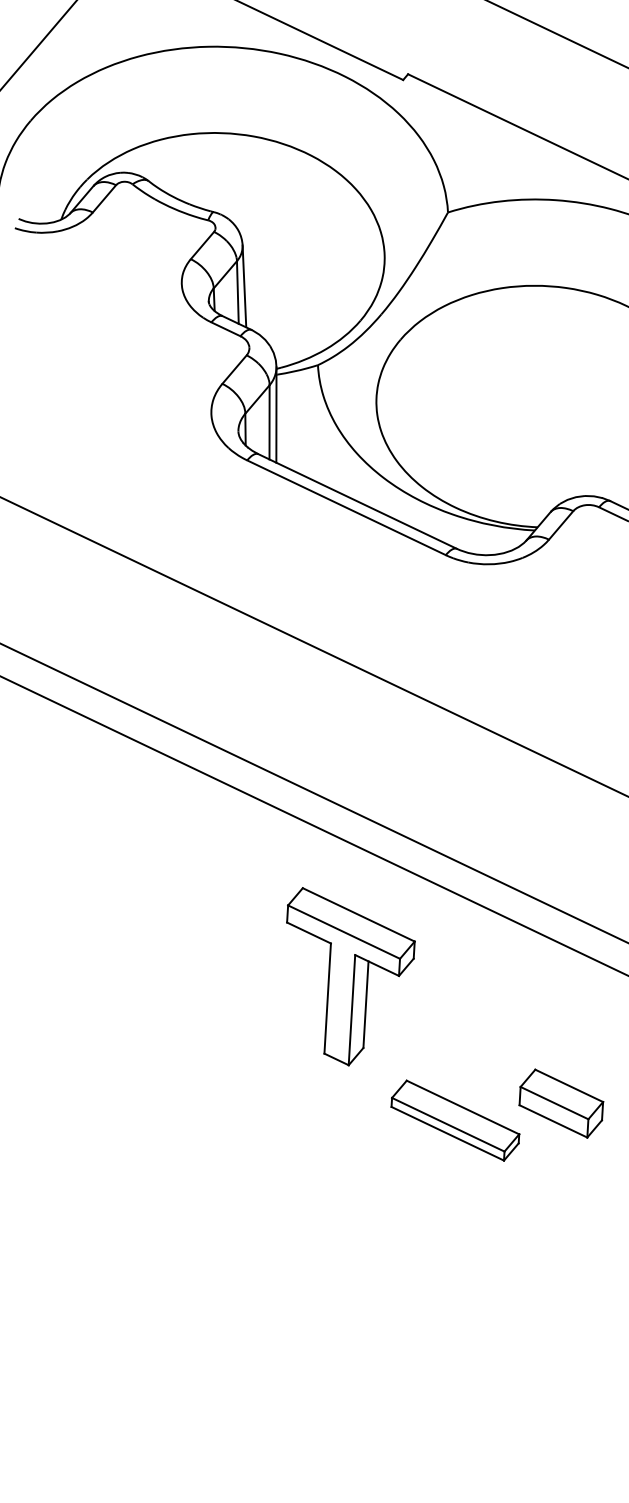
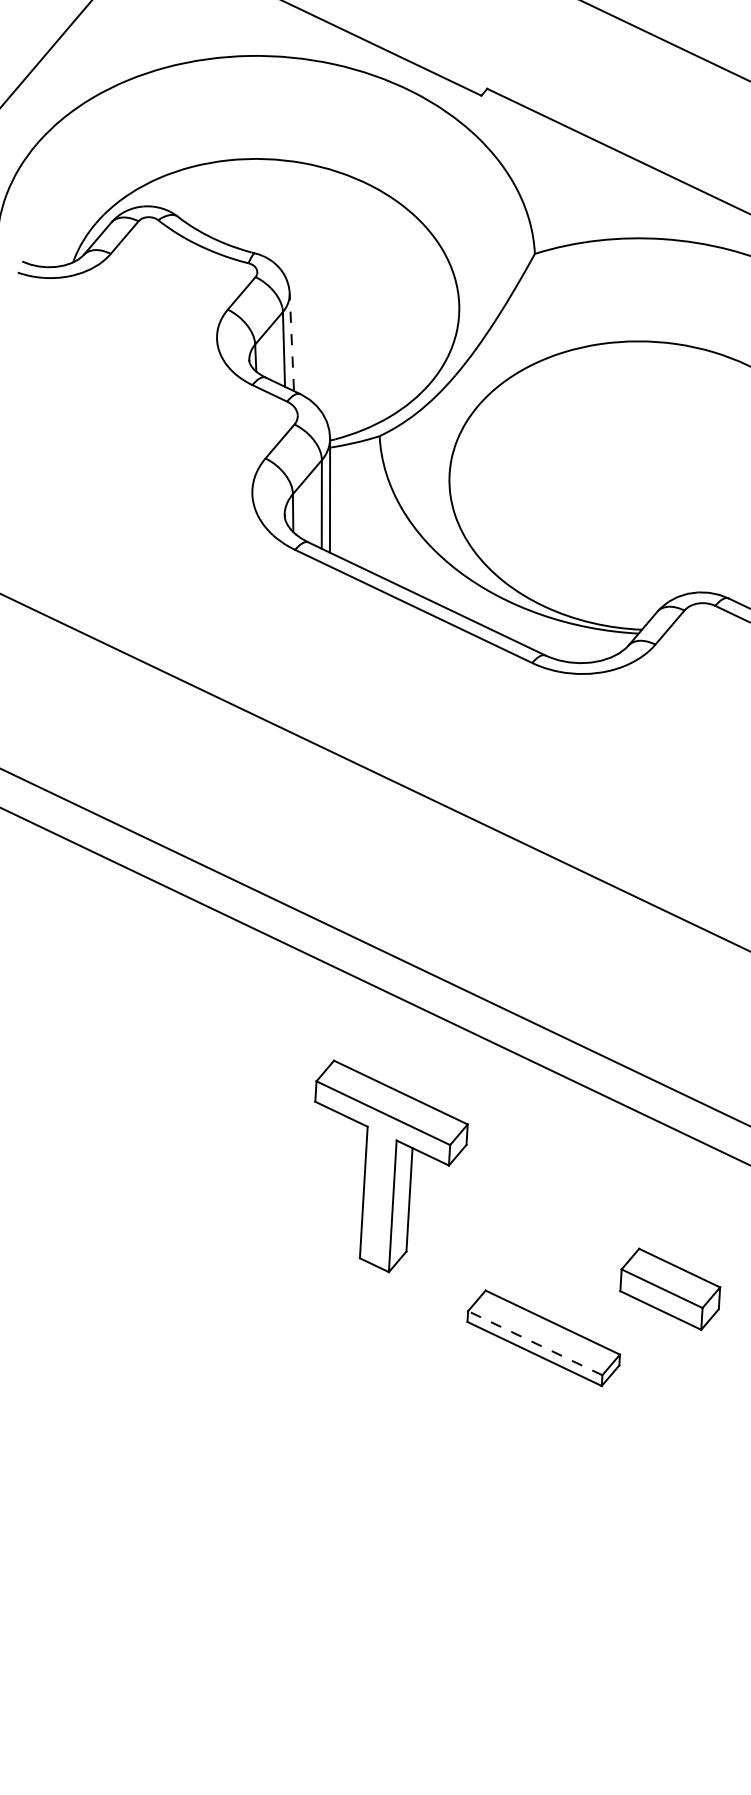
line: (244, 286) -> (291, 342), solid -> dashed
part: (350, 976) -> (391, 1166), moved
part: (561, 1103) -> (670, 1289), moved
line: (447, 1124) -> (534, 1342), solid -> dashed

